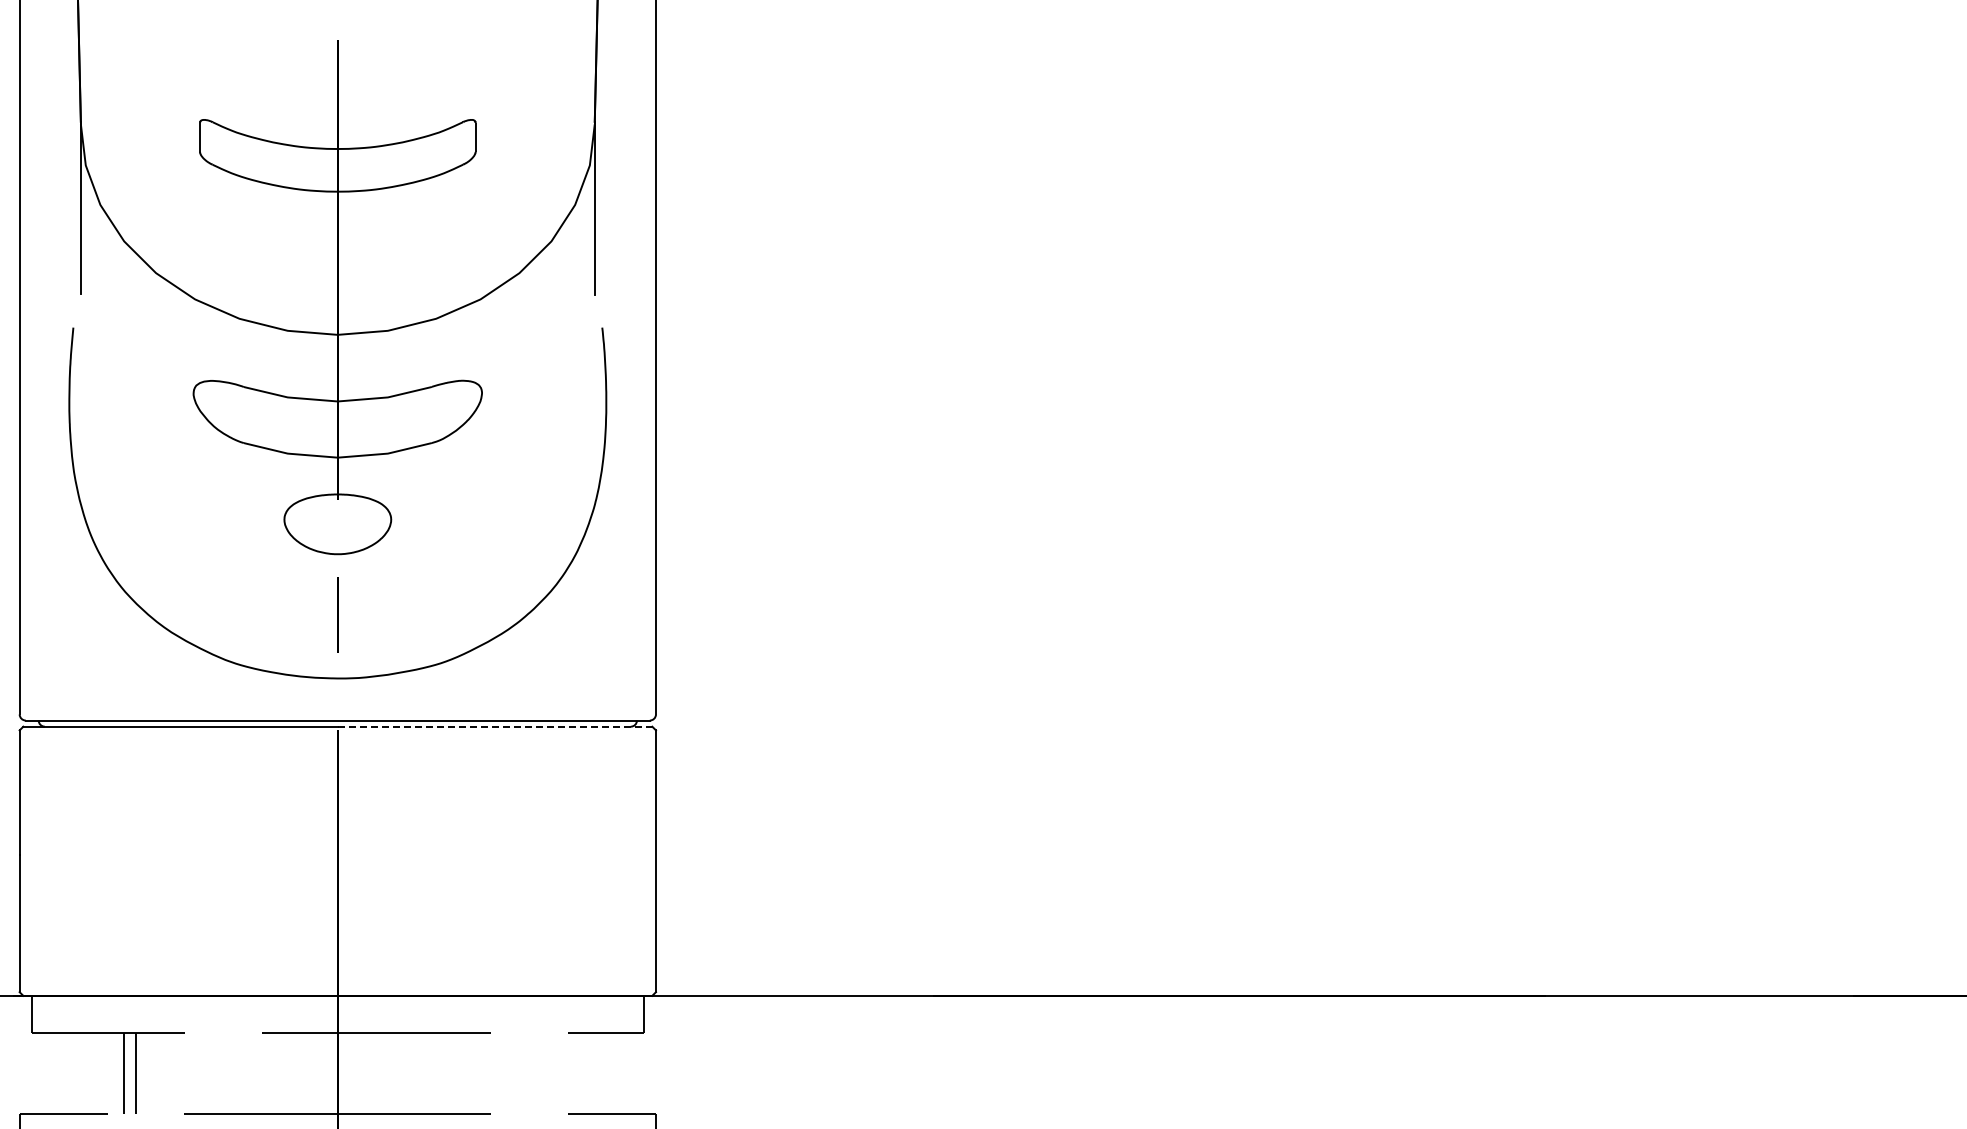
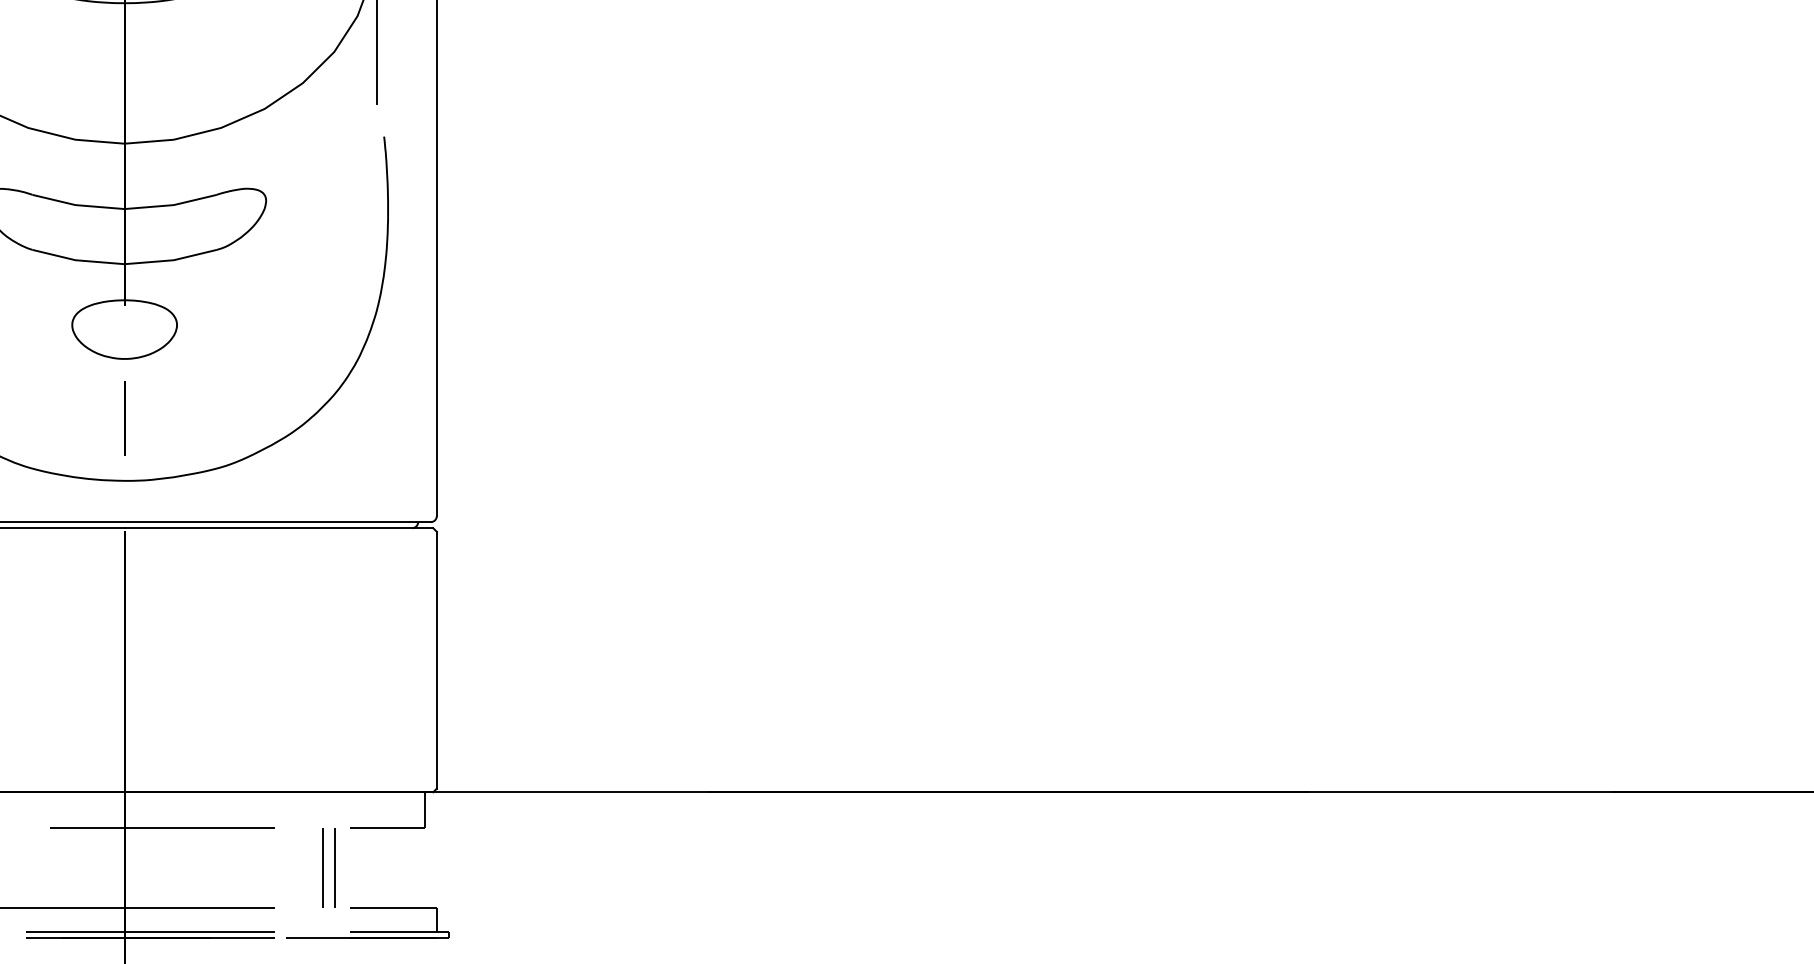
line: (495, 726) -> (279, 527), dashed -> solid
line: (539, 1072) -> (322, 867), added
line: (551, 1072) -> (334, 867), added

